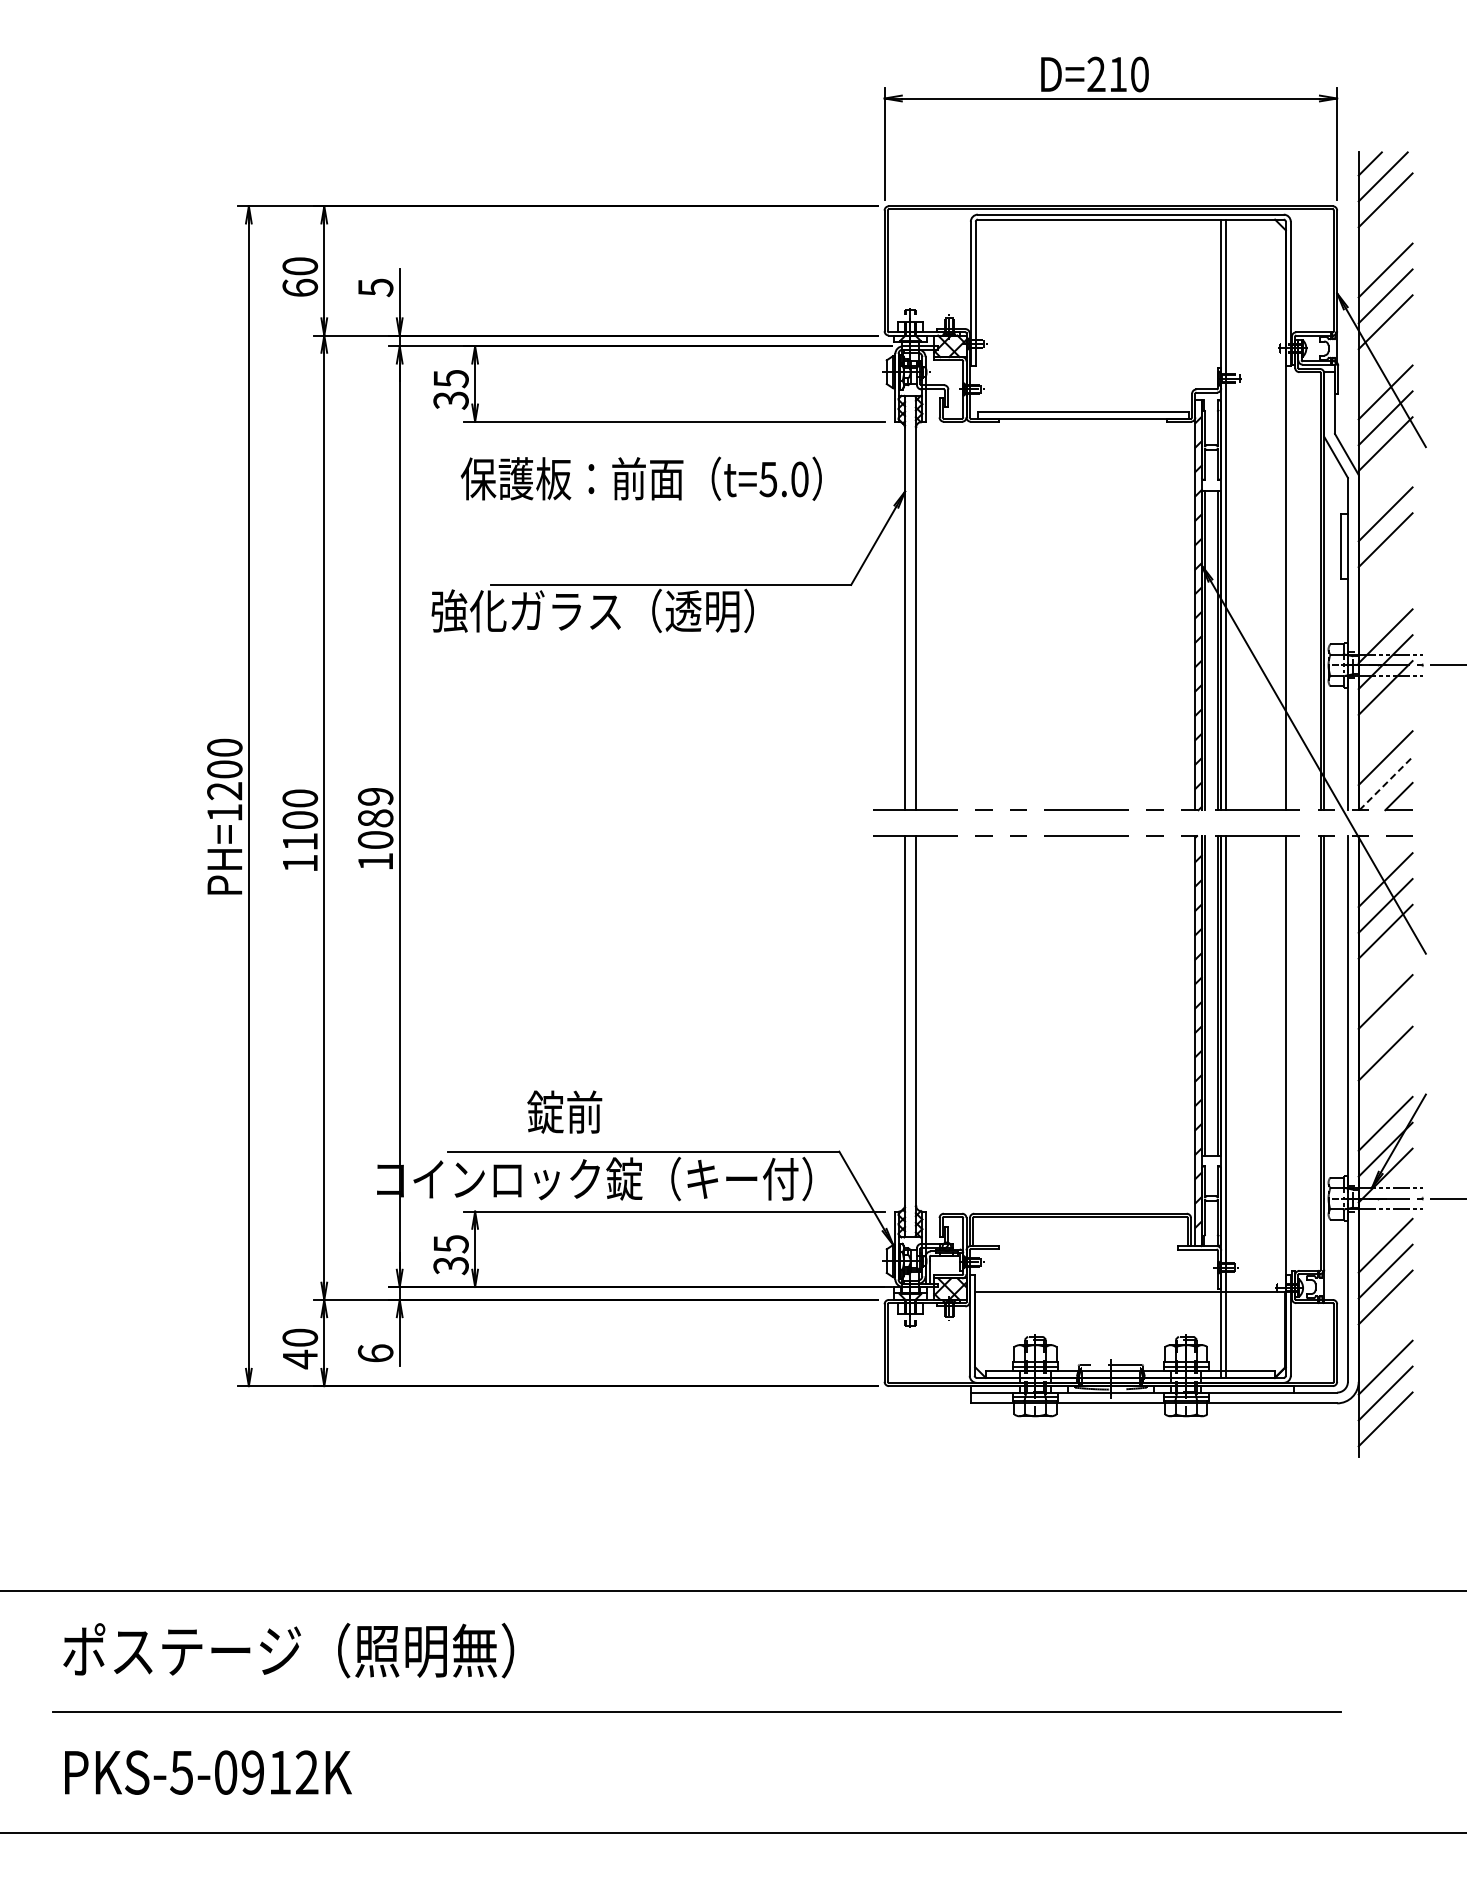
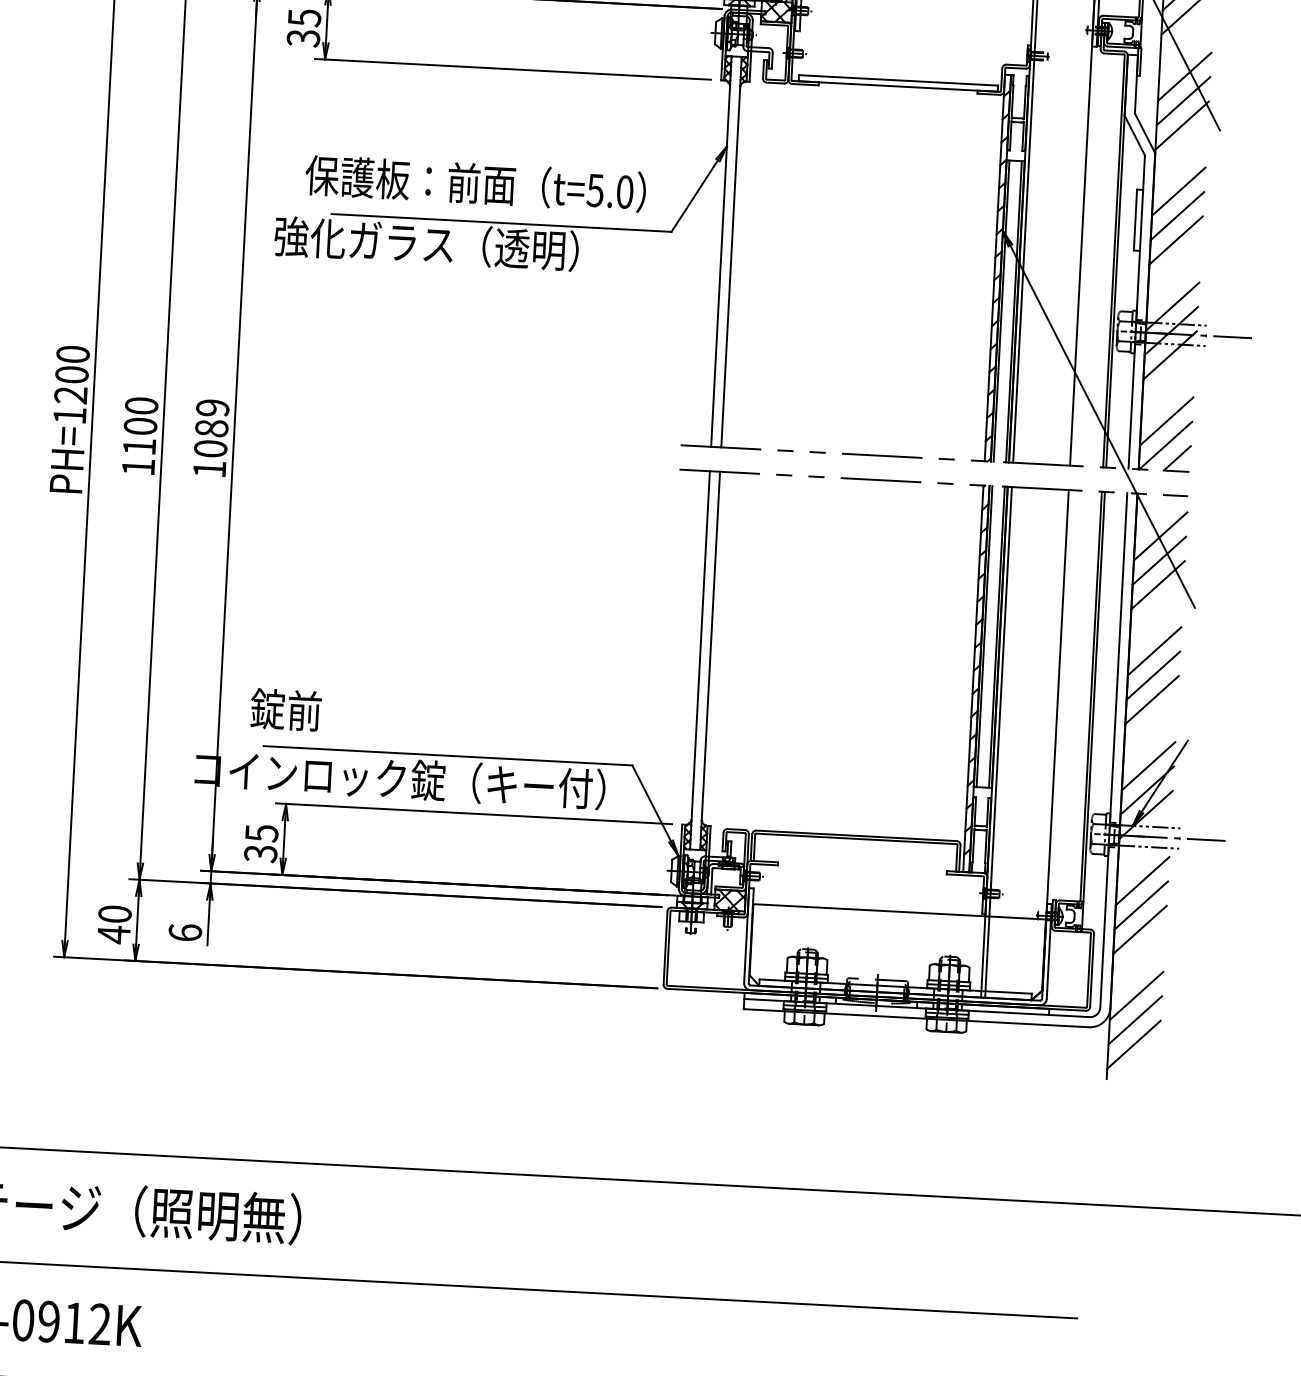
text: (640, 478) -> (474, 183), moved
line: (1385, 566) -> (1175, 240), added
line: (1386, 783) -> (1166, 445), dashed -> solid
line: (1385, 1027) -> (1153, 675), added
text: (564, 1111) -> (285, 709), moved

